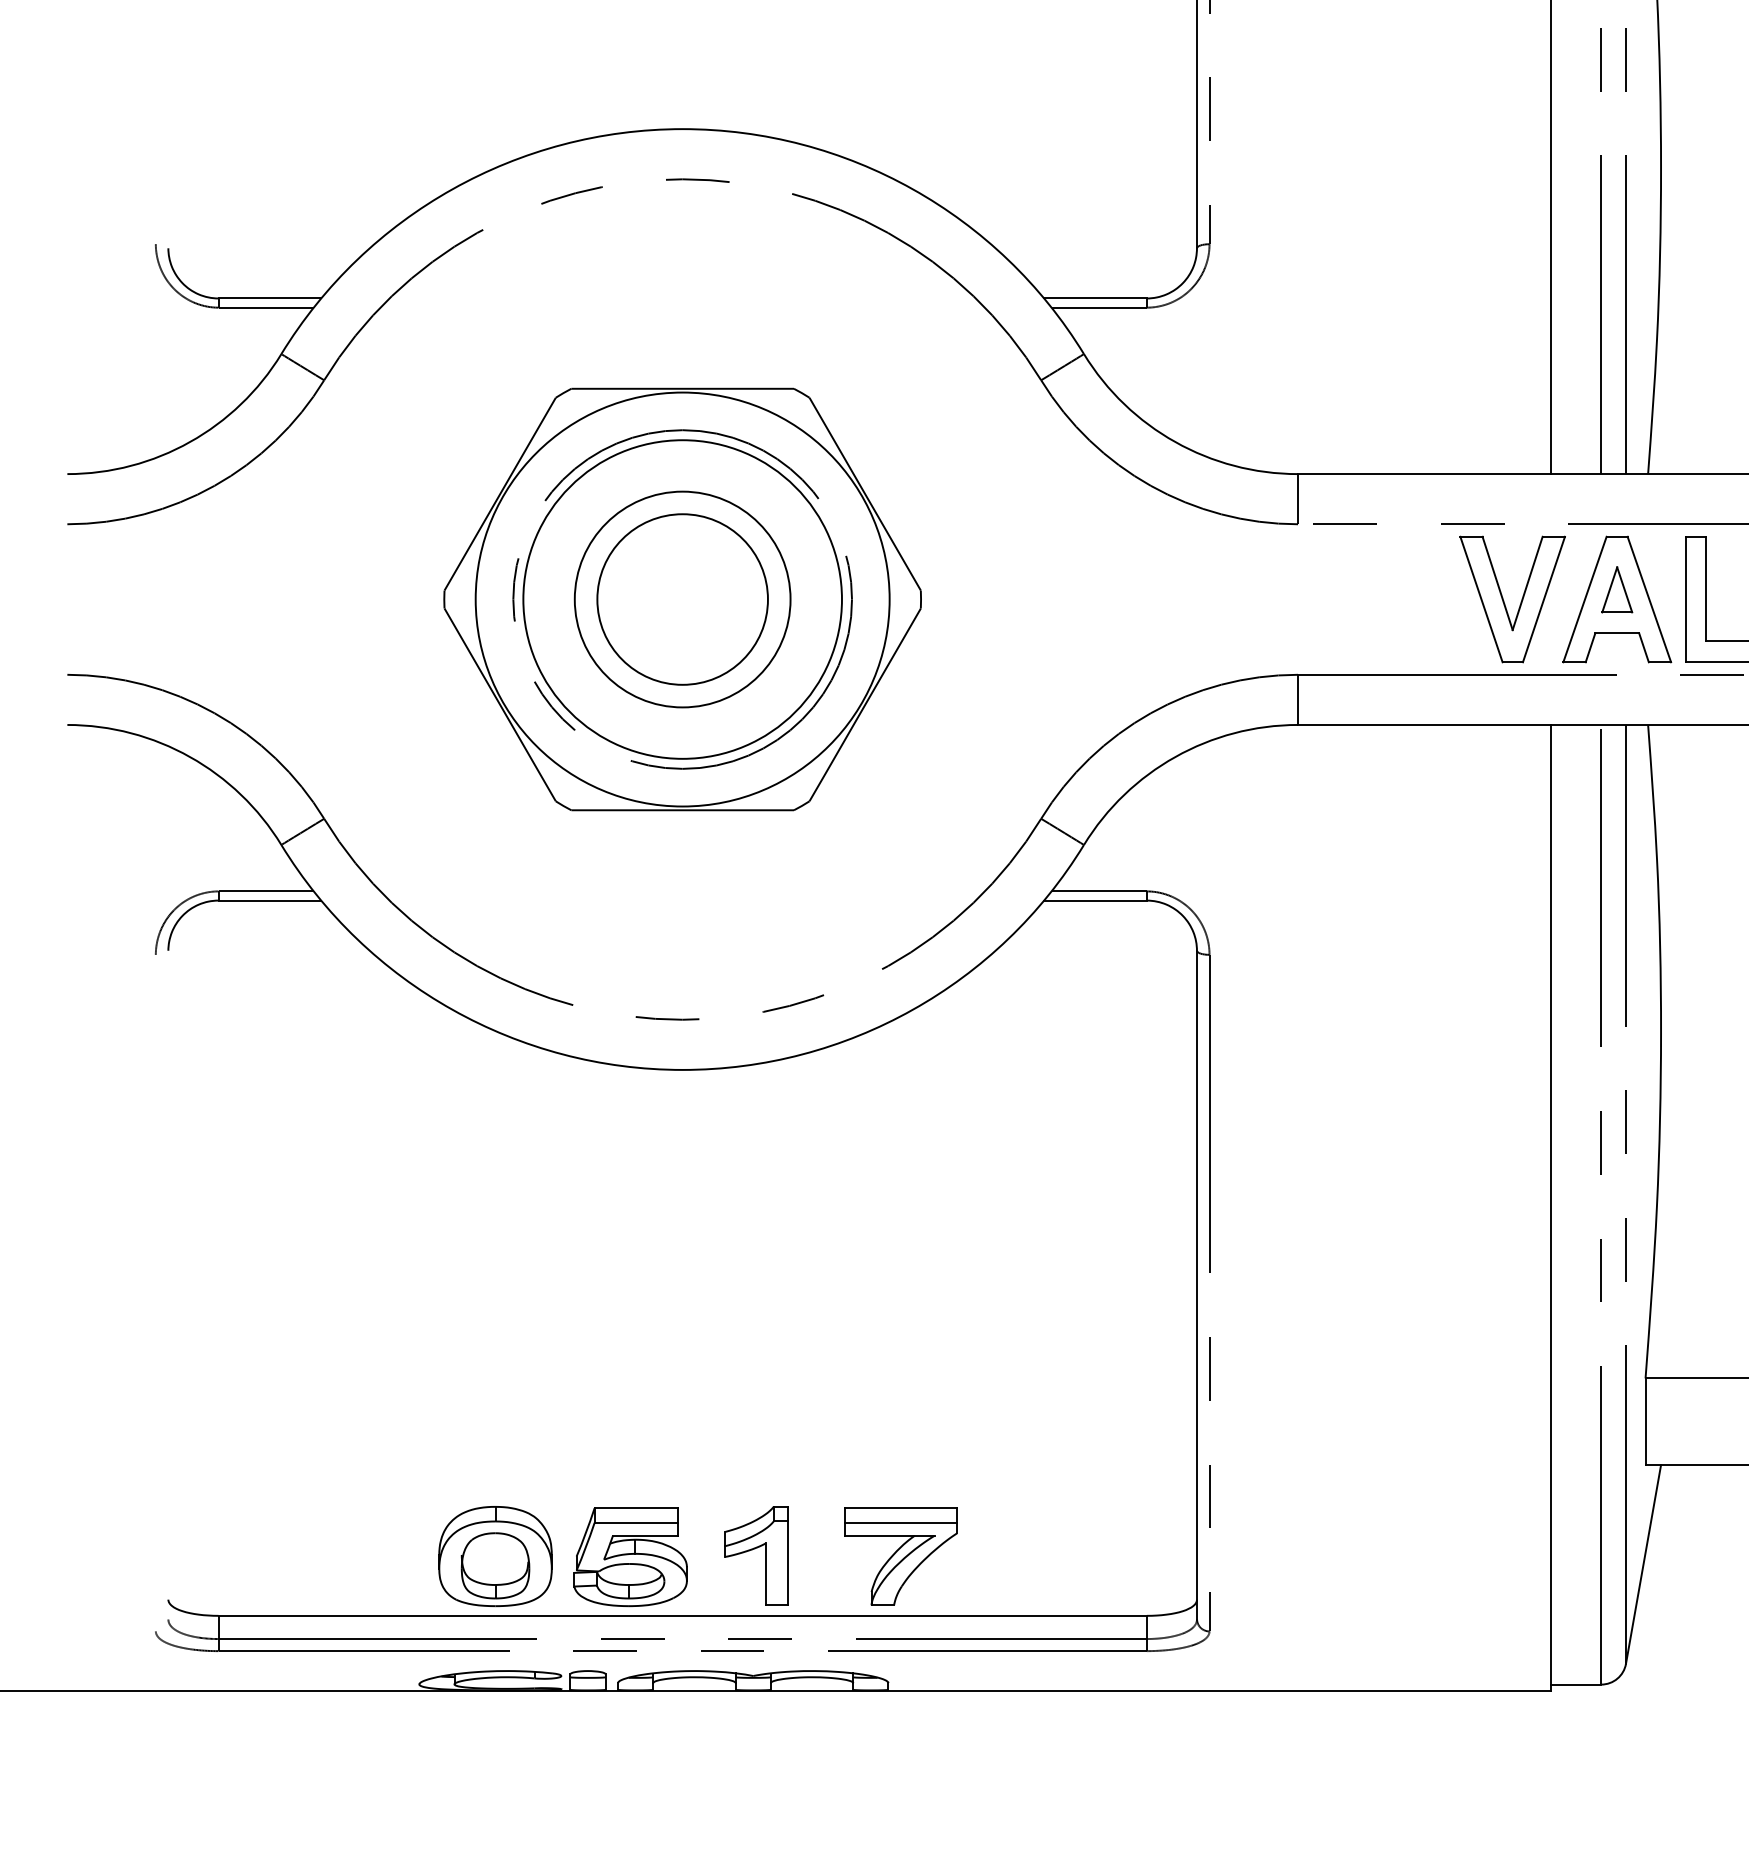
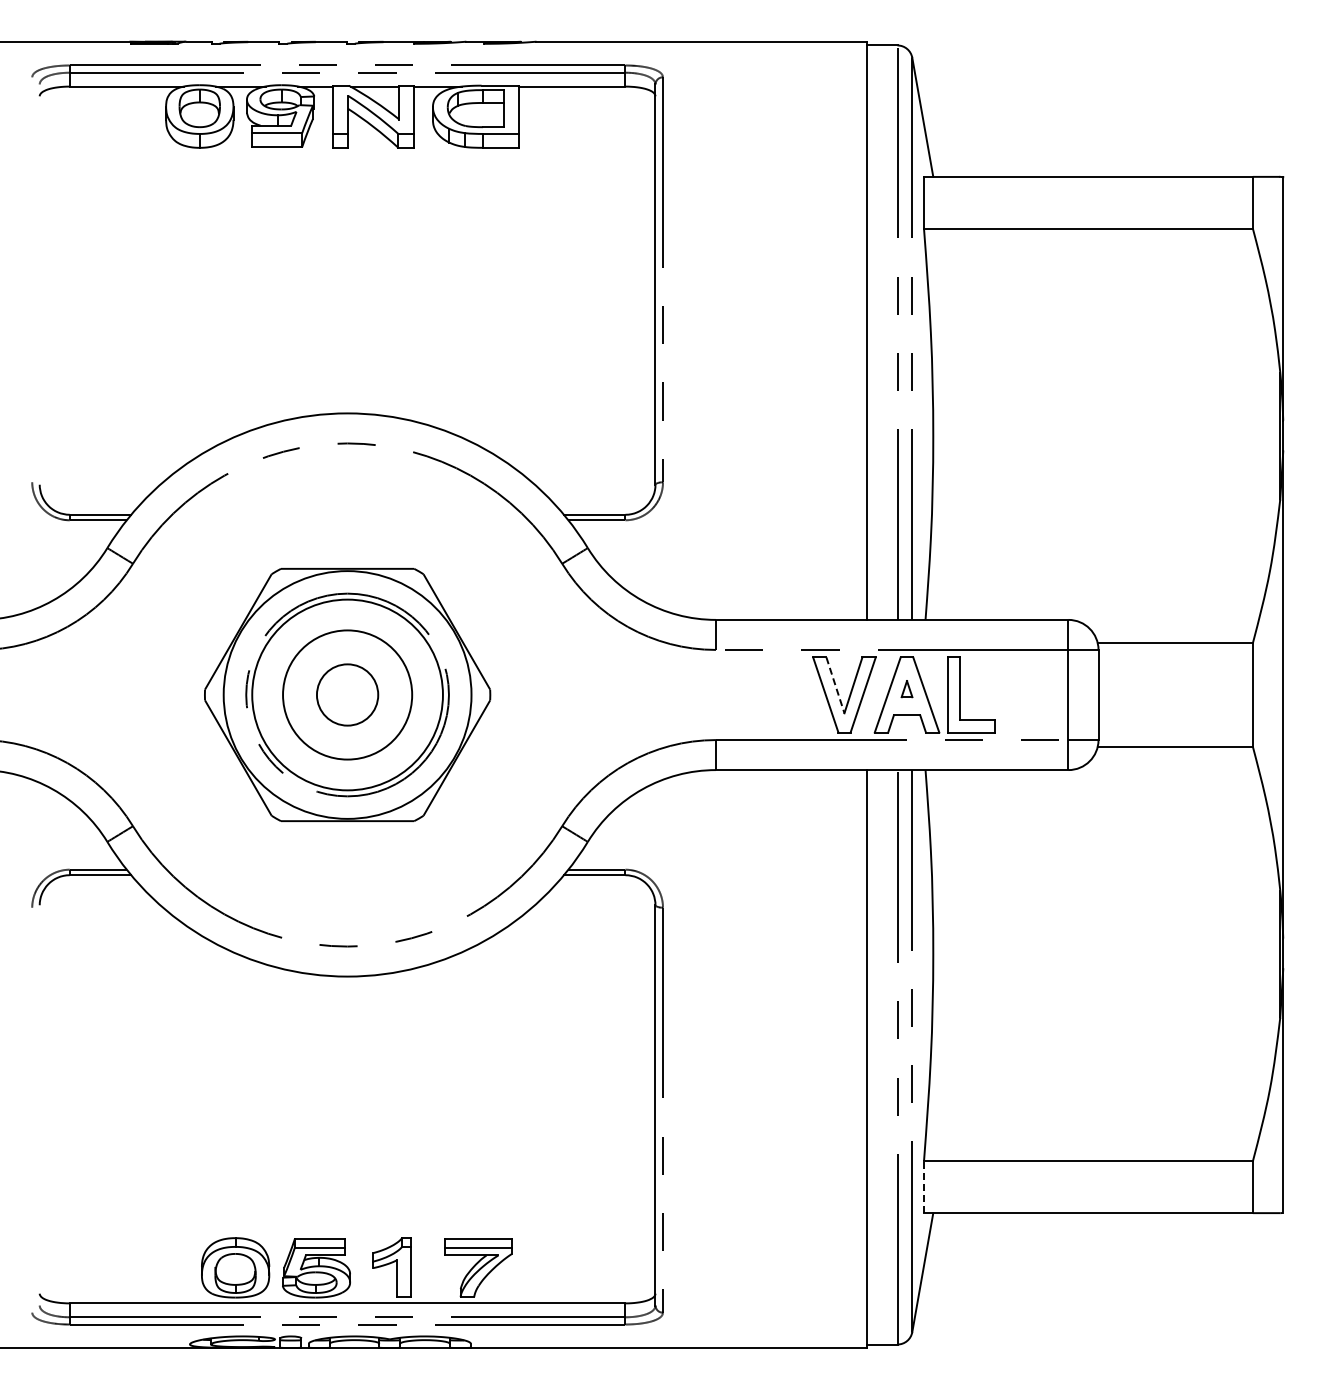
line: (1497, 583) -> (835, 685), solid -> dashed
part: (1616, 588) -> (906, 688), size x0.6
circle: (682, 598) -> (347, 694), size x0.6
line: (1646, 1422) -> (924, 1187), solid -> dashed

